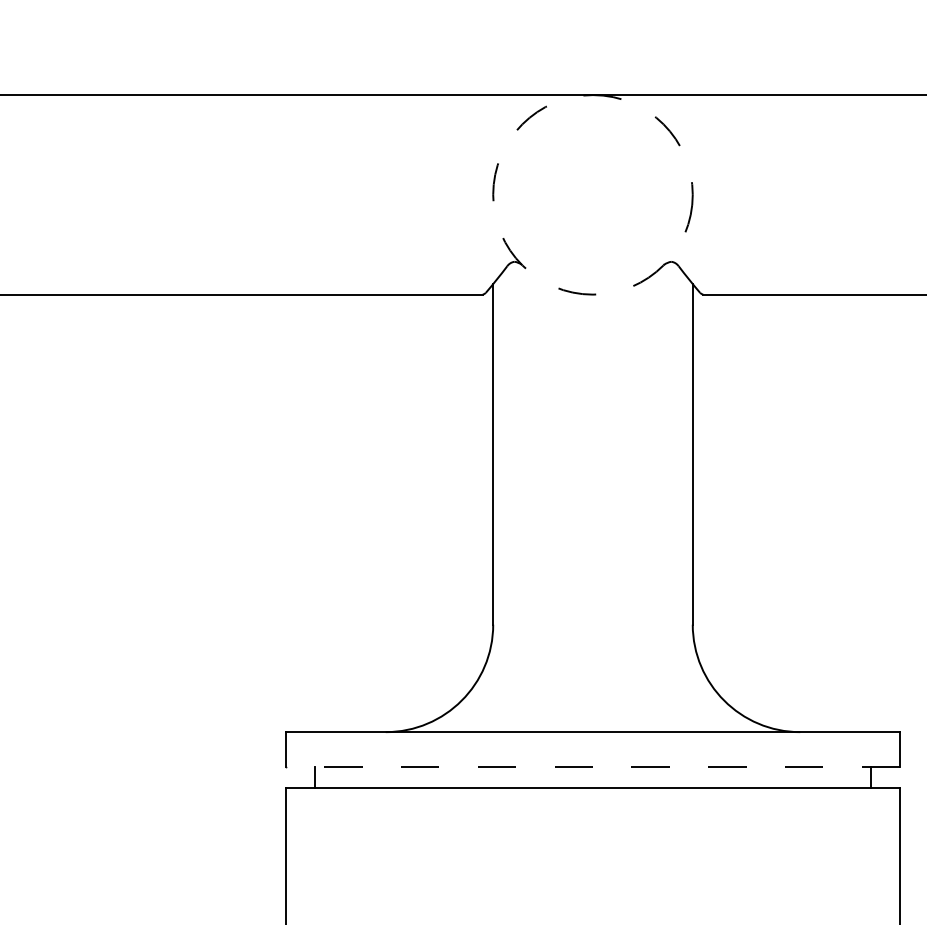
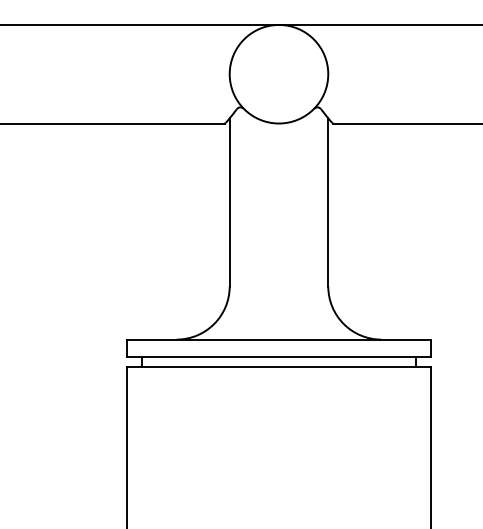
circle: (591, 193) -> (278, 73), dashed -> solid
line: (591, 766) -> (278, 356), dashed -> solid

